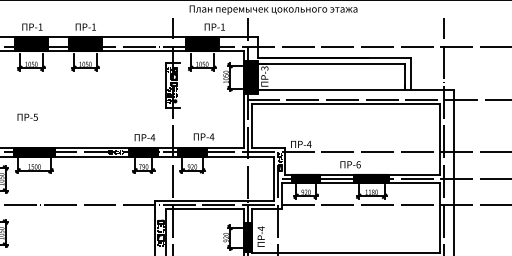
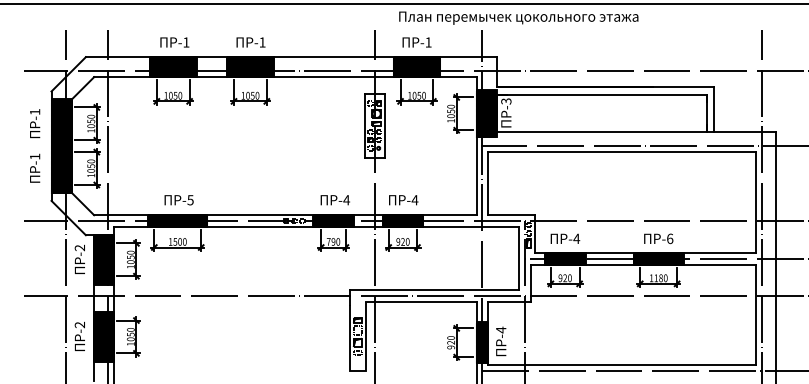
text: (214, 27) -> (416, 42), moved
line: (179, 85) -> (384, 125), added
text: (27, 117) -> (178, 200), moved
text: (203, 137) -> (403, 200), moved
text: (301, 144) -> (565, 238), moved
text: (350, 164) -> (658, 238), moved

